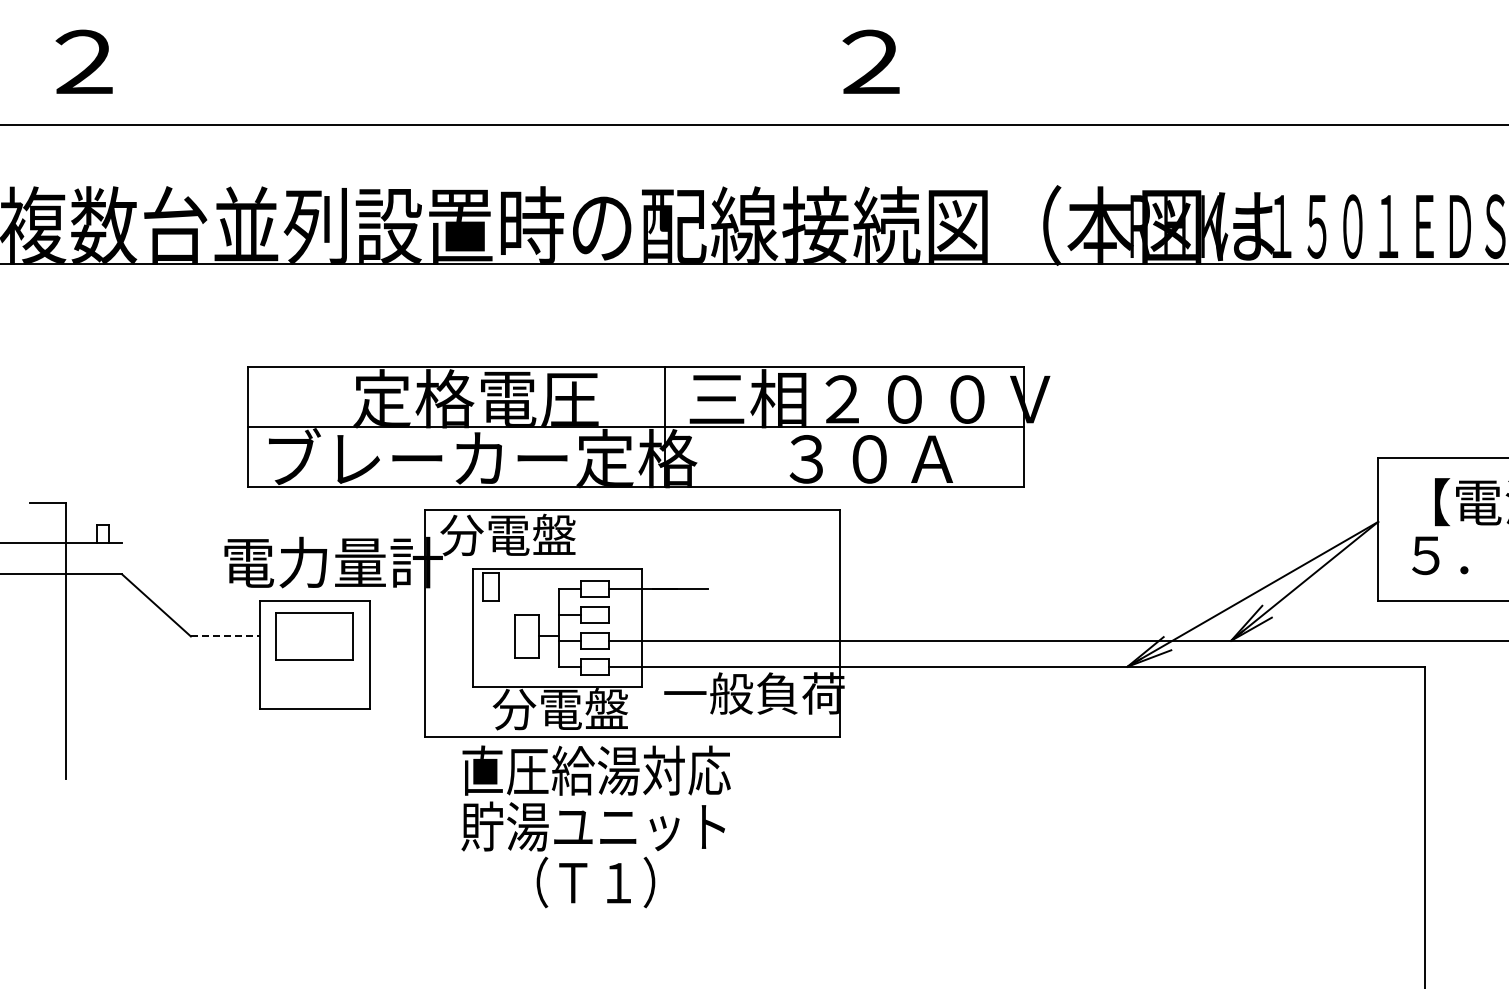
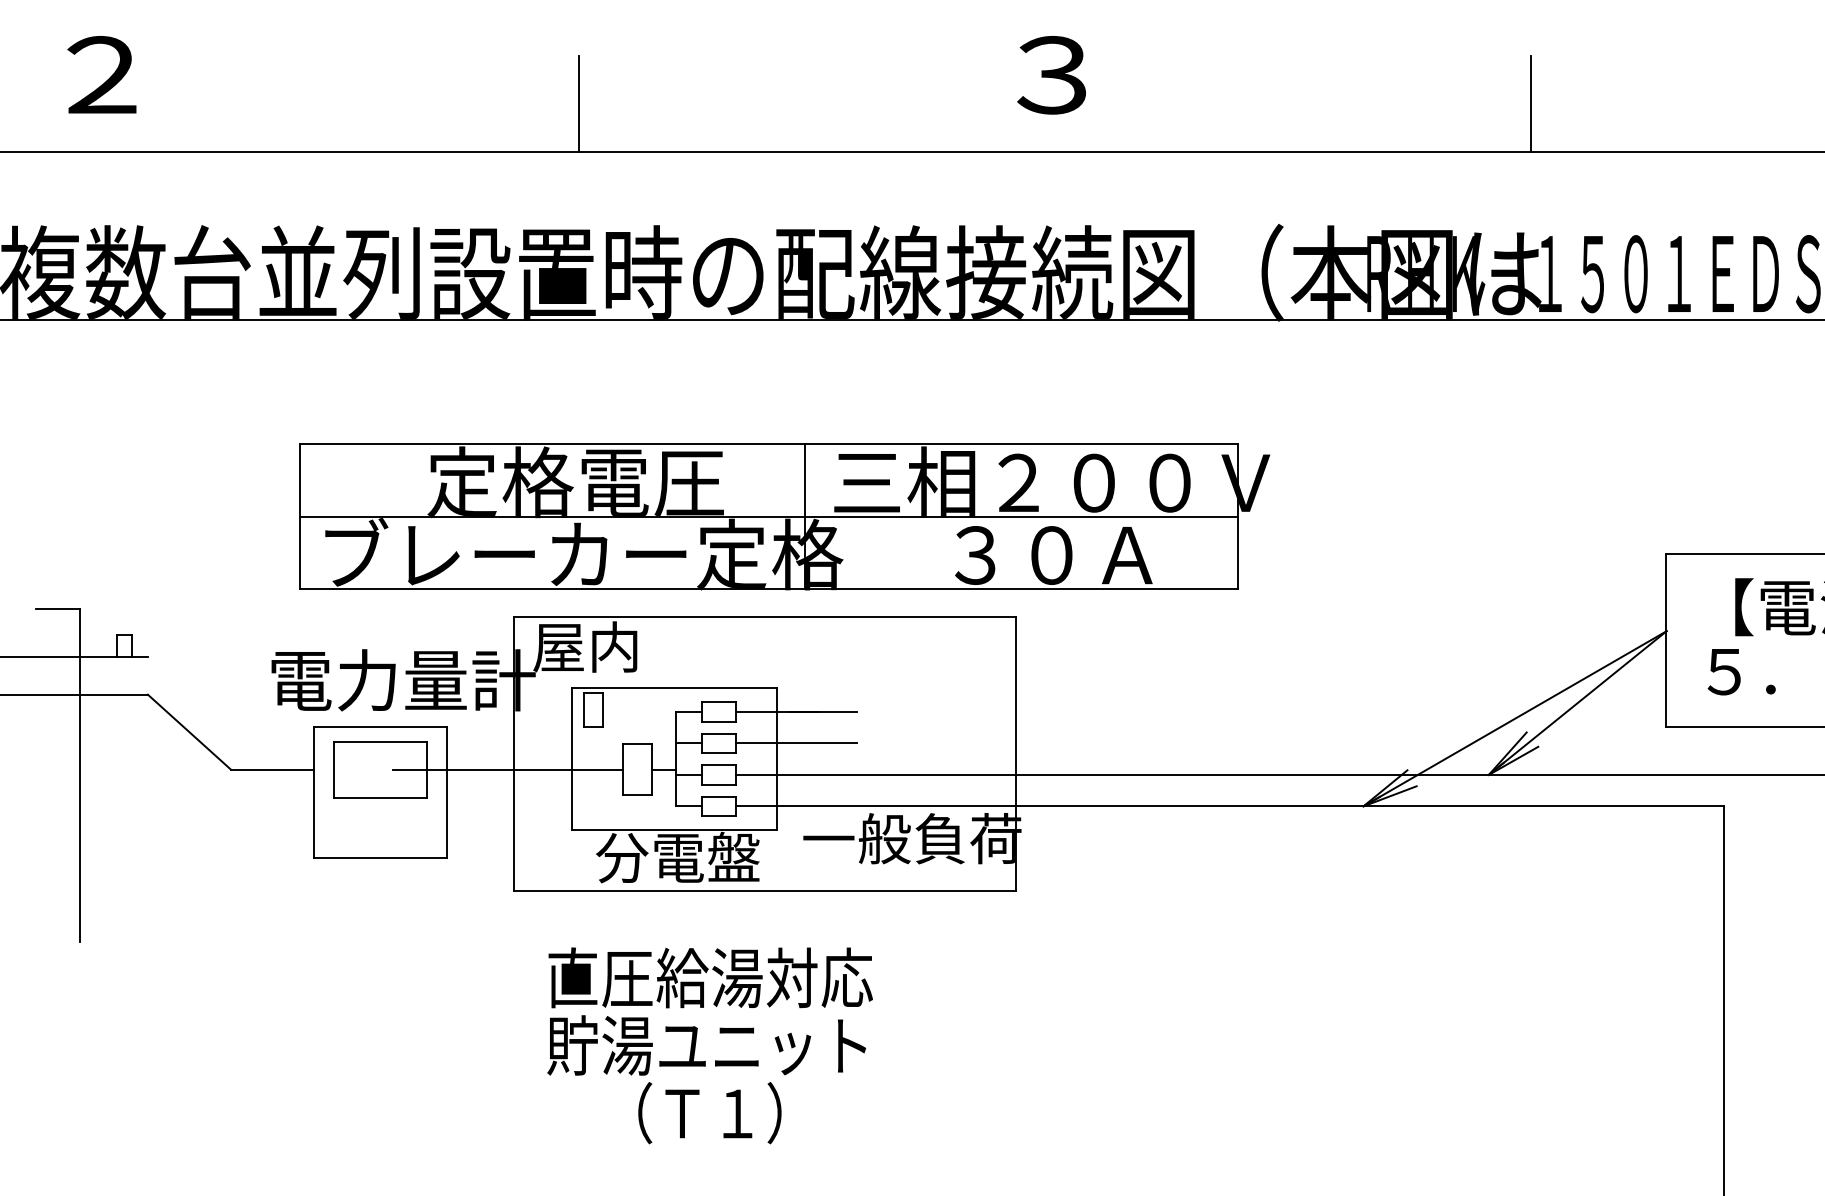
text: (870, 61) -> (1052, 74), ２ -> ３
line: (479, 85) -> (579, 103), added
line: (1265, 85) -> (1530, 103), added
text: (507, 534) -> (613, 646), 分電盤 -> 屋内
line: (658, 614) -> (796, 743), added
line: (225, 636) -> (272, 769), dashed -> solid
line: (419, 636) -> (507, 769), added
text: (595, 826) -> (709, 1045), moved

